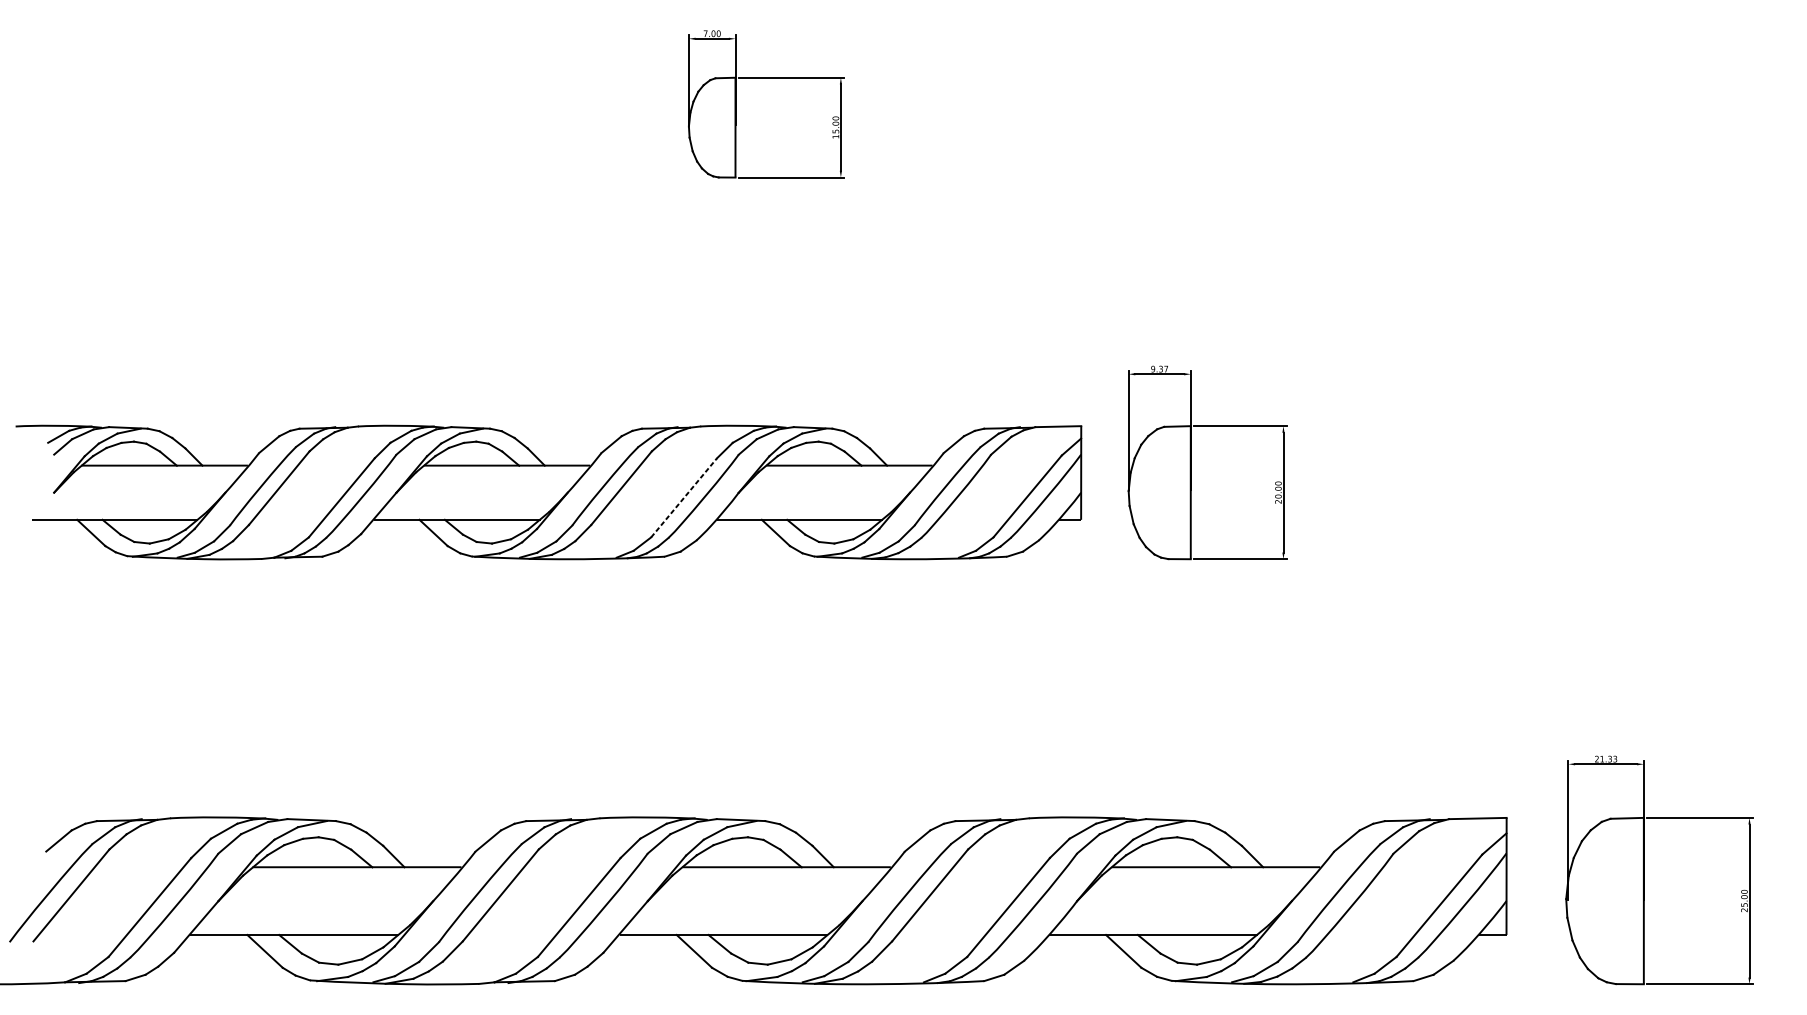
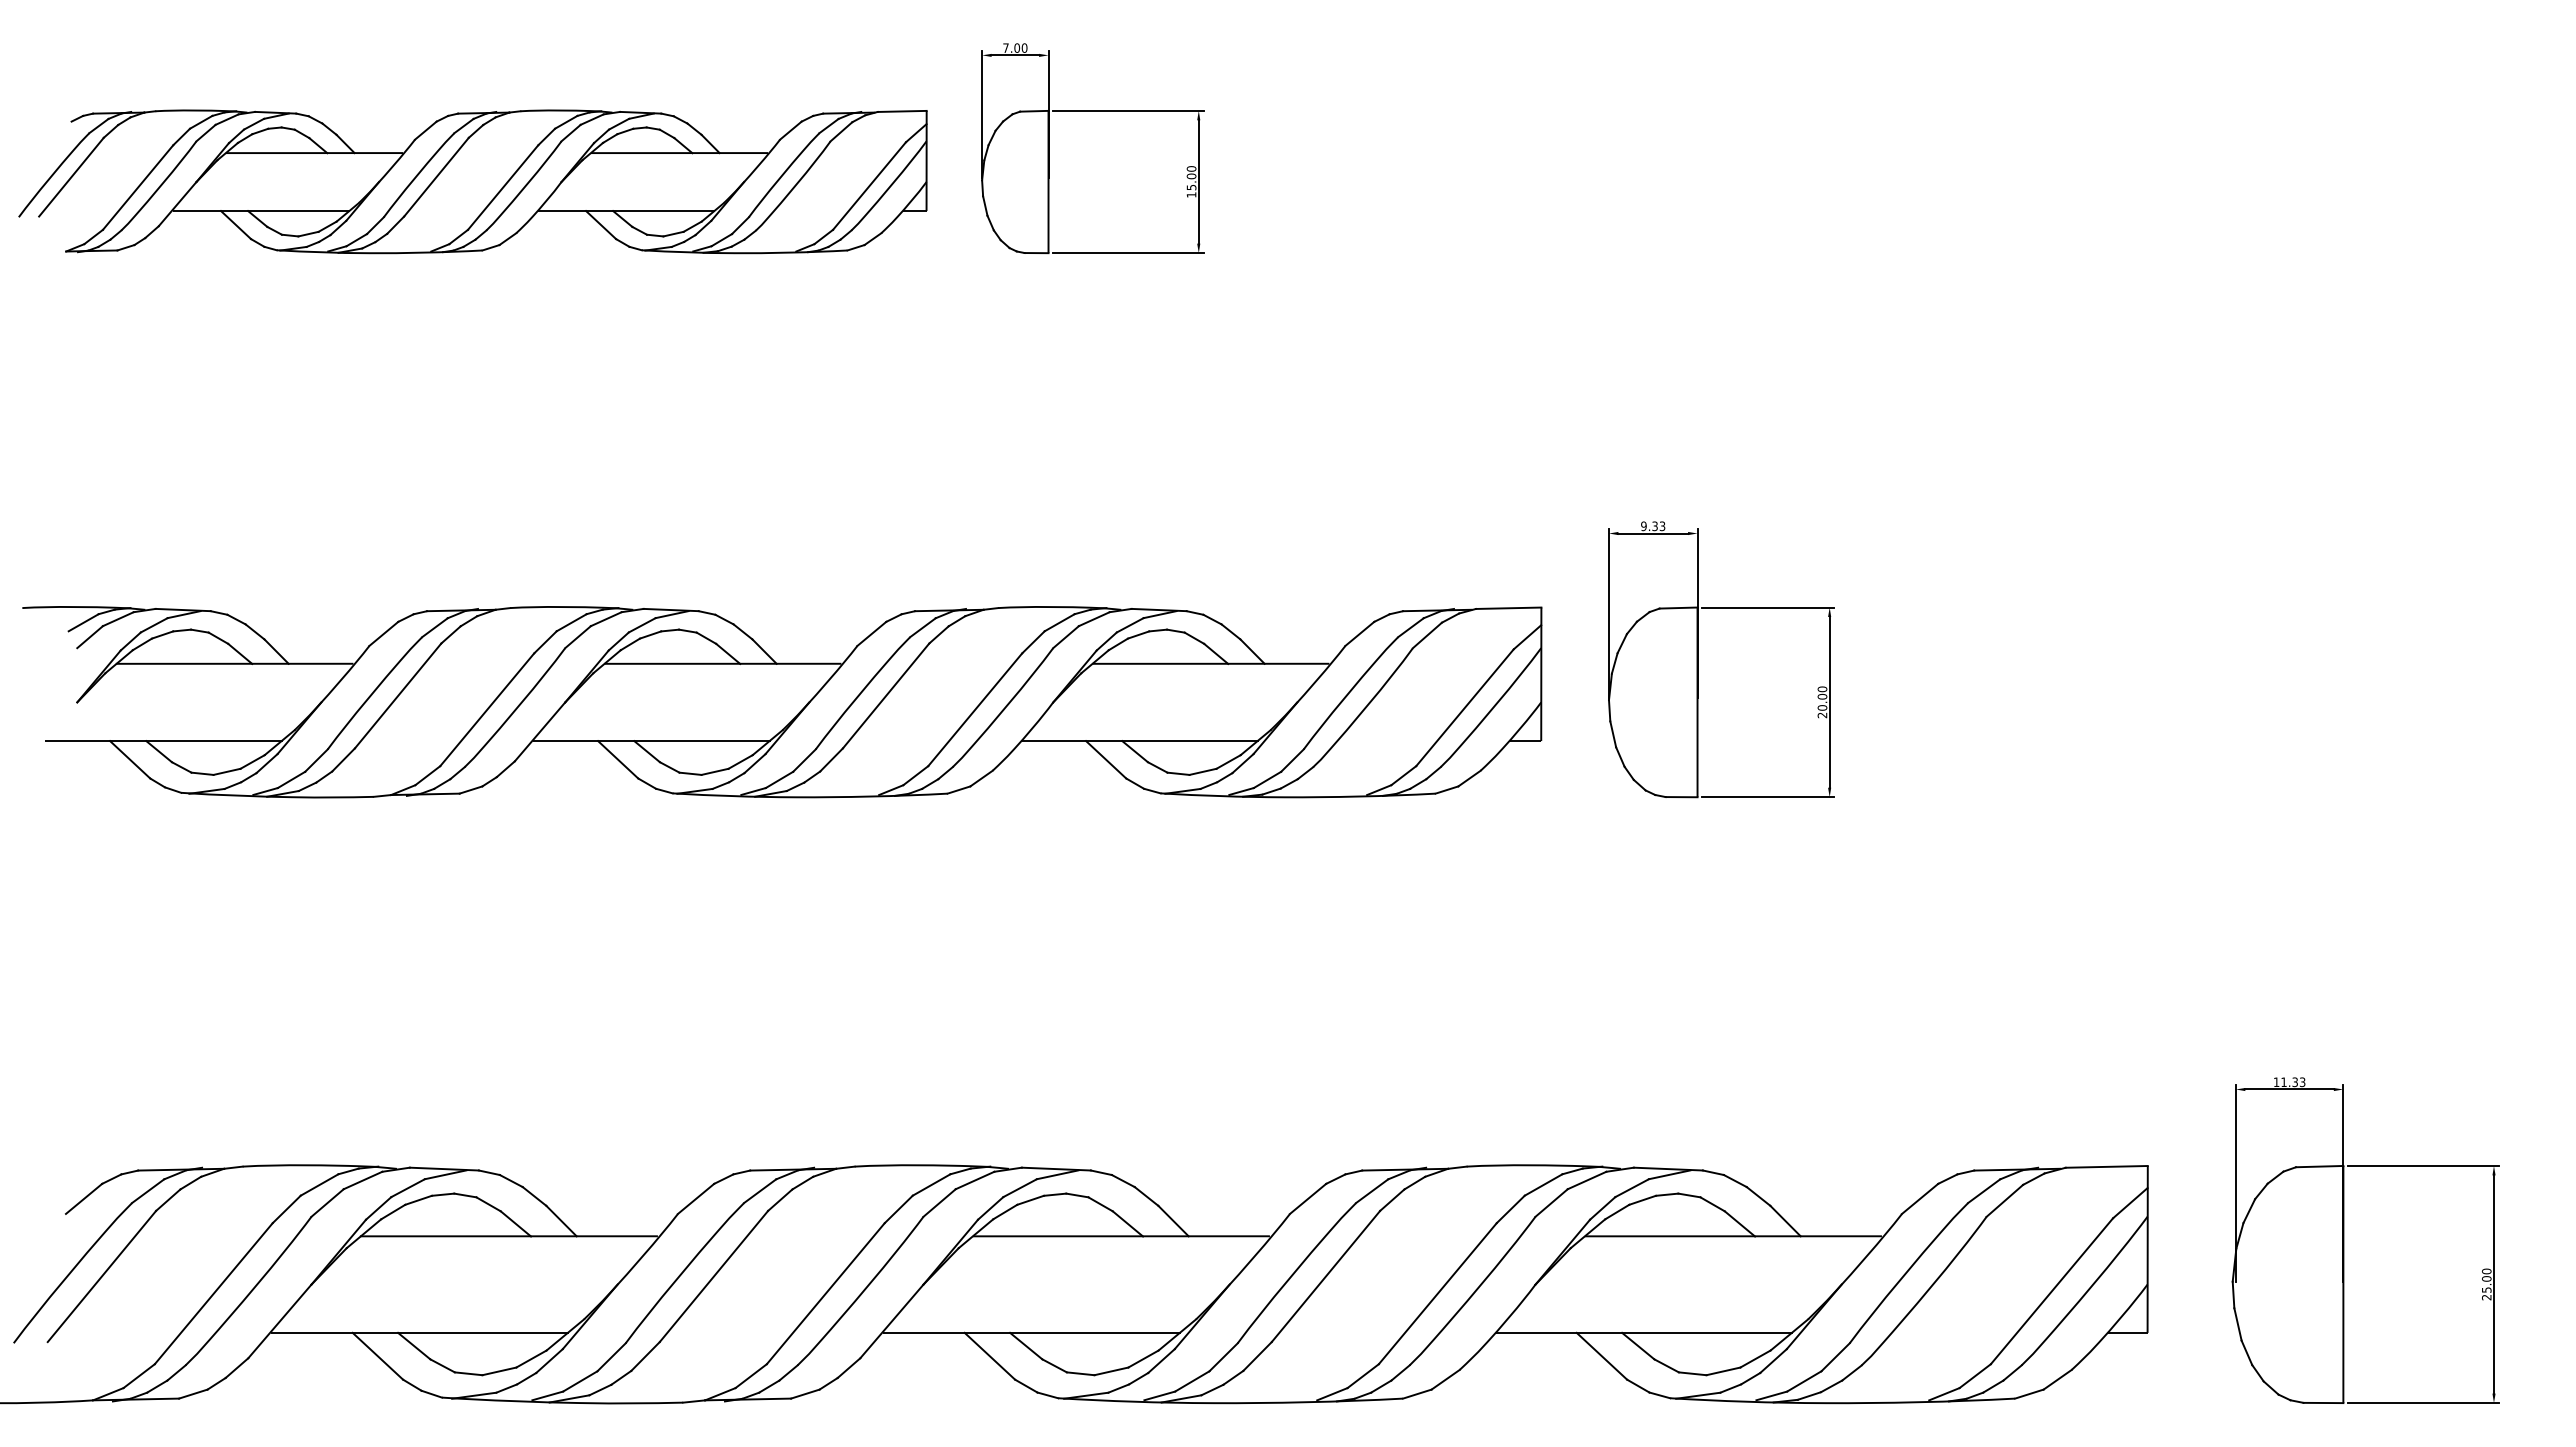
part: (331, 127) -> (472, 181), added
text: (1166, 369) -> (1662, 526), 9.37 -> 9.33
line: (684, 497) -> (975, 709), dashed -> solid
text: (1596, 758) -> (2275, 1081), 21.33 -> 11.33

